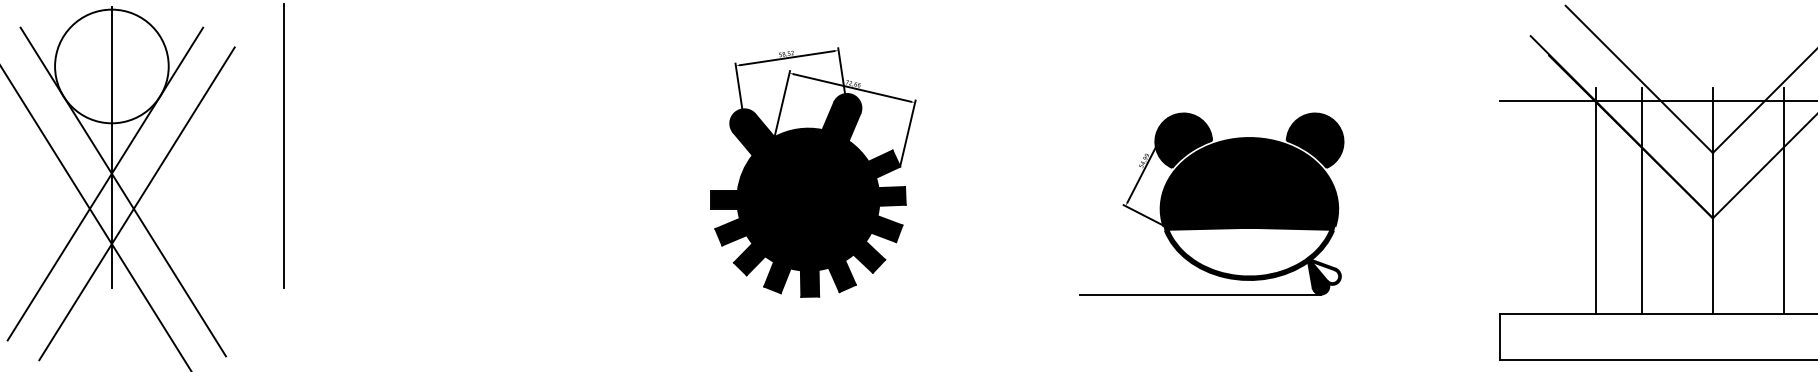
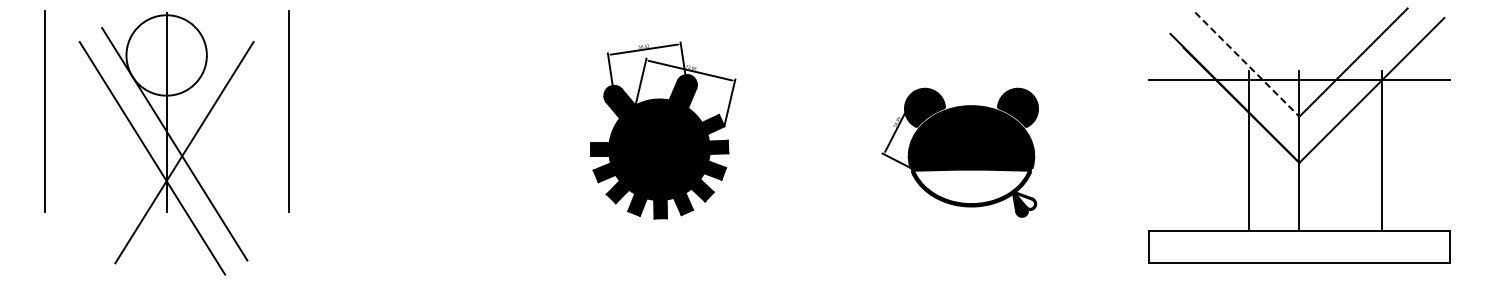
line: (1639, 79) -> (1247, 64), solid -> dashed
line: (104, 183) -> (161, 138), removed
line: (1595, 200) -> (1216, 150), removed
line: (1783, 200) -> (1349, 150), removed
line: (1199, 294) -> (936, 216), removed

